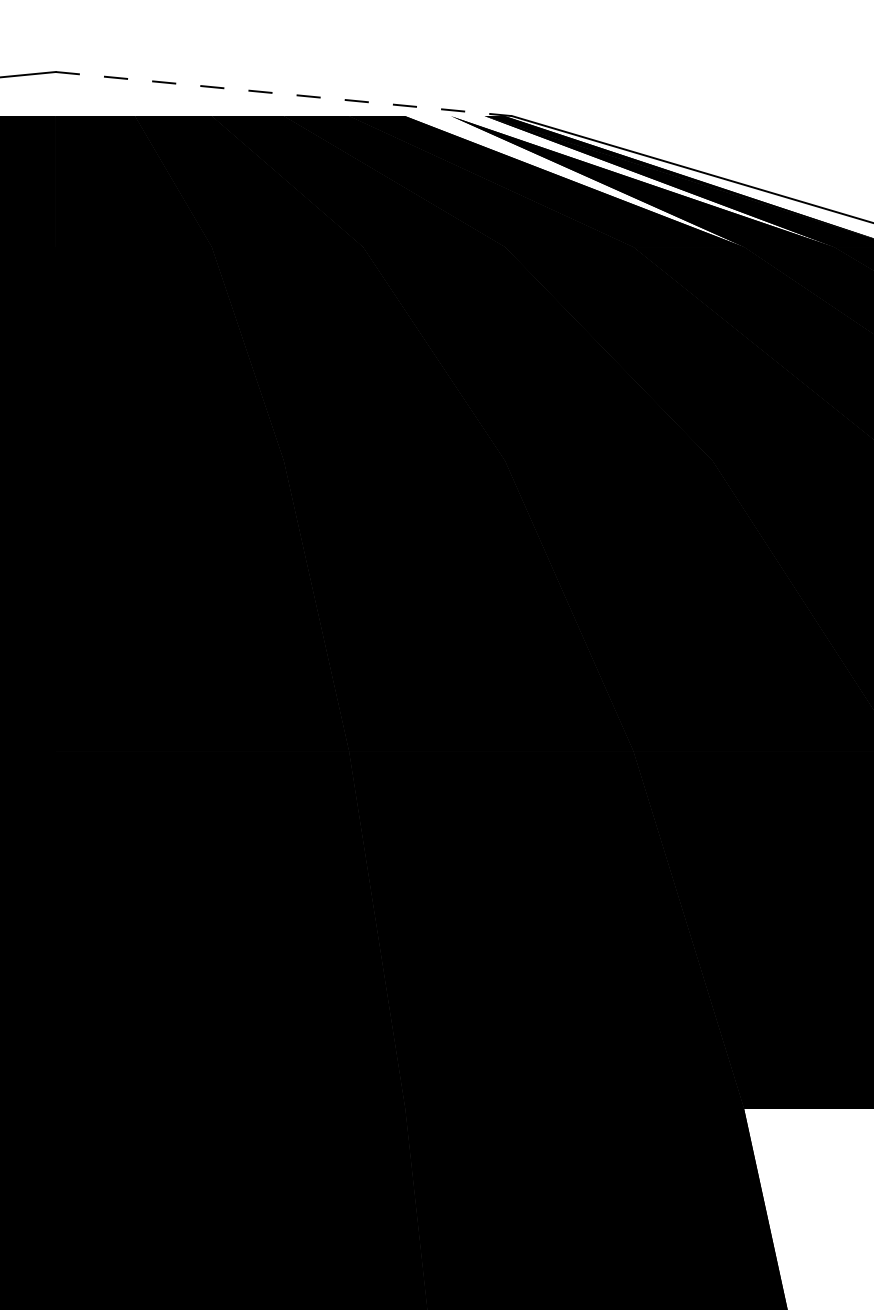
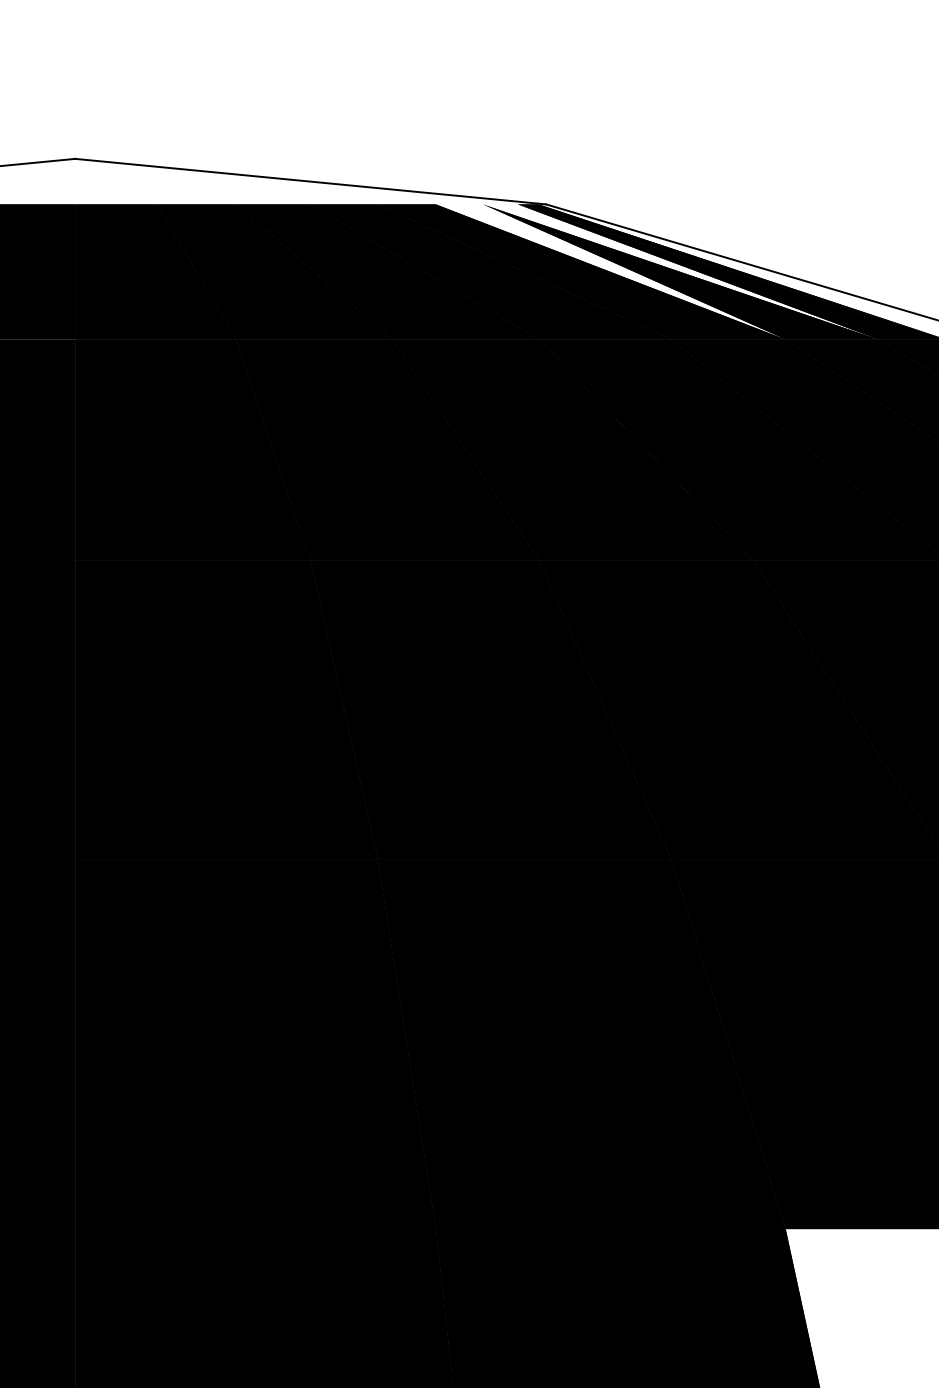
line: (283, 93) -> (310, 181), dashed -> solid

